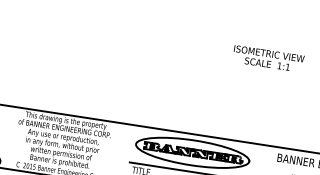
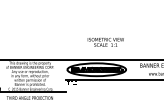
text: (267, 59) -> (105, 42), moved

